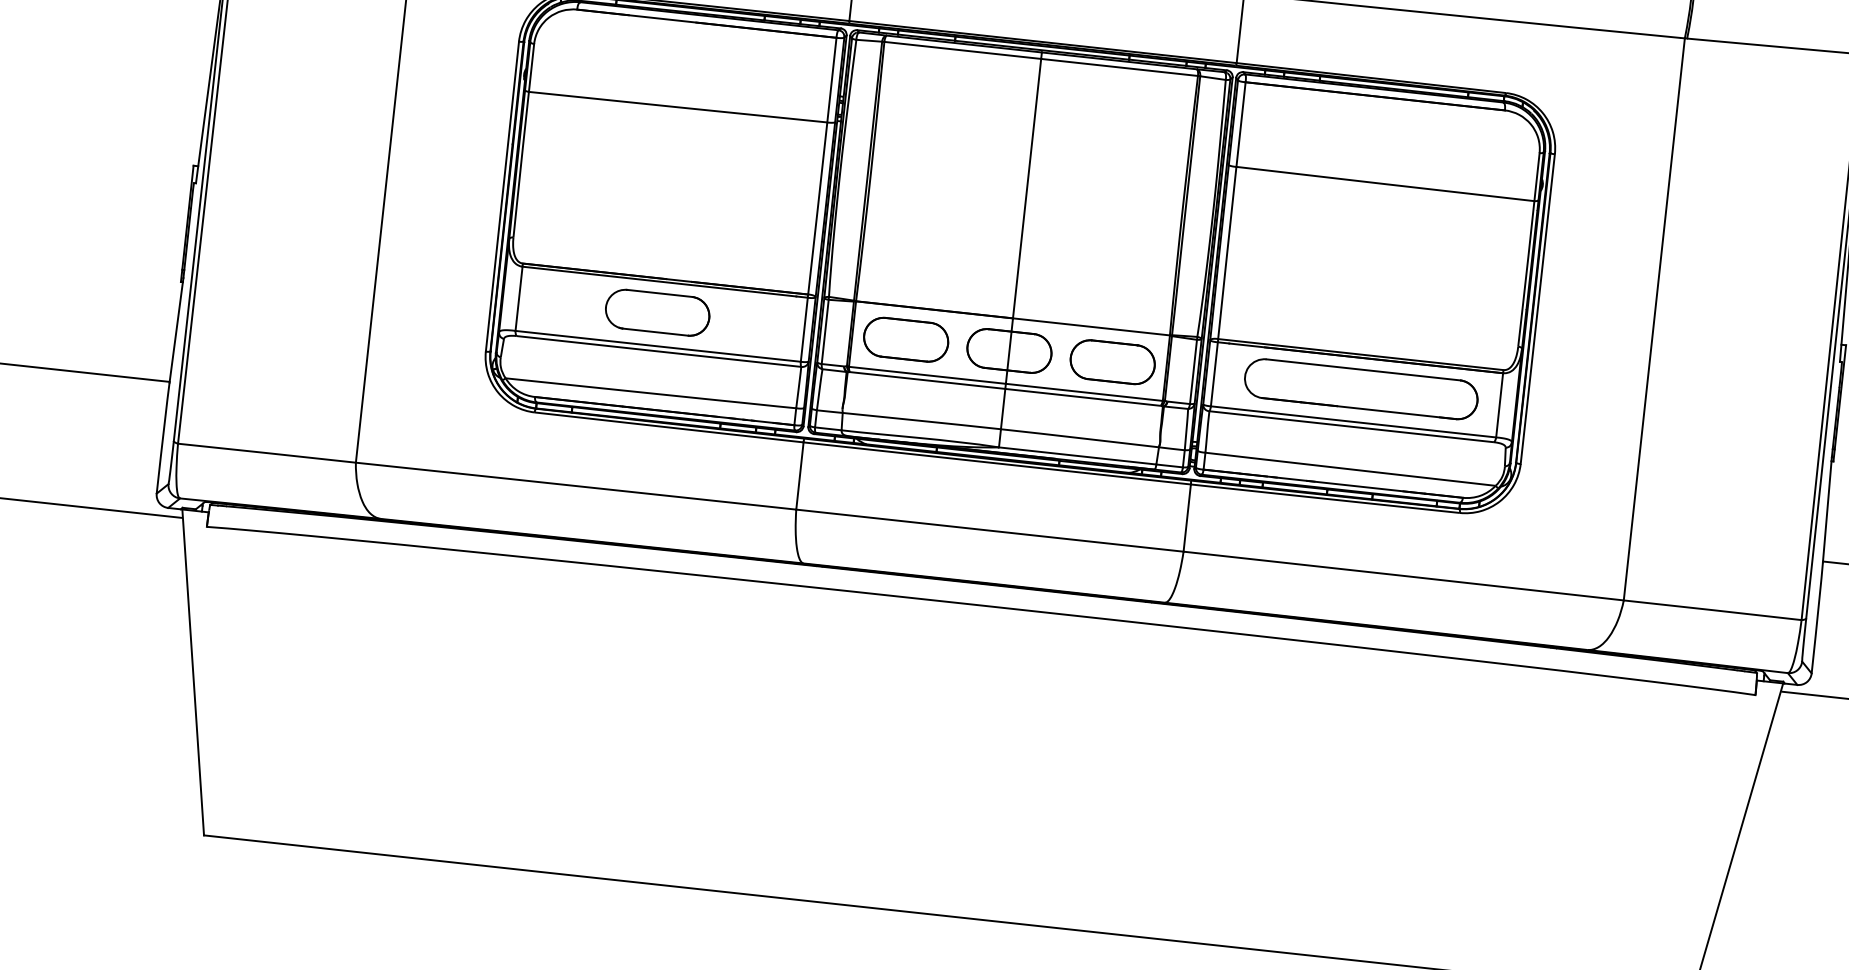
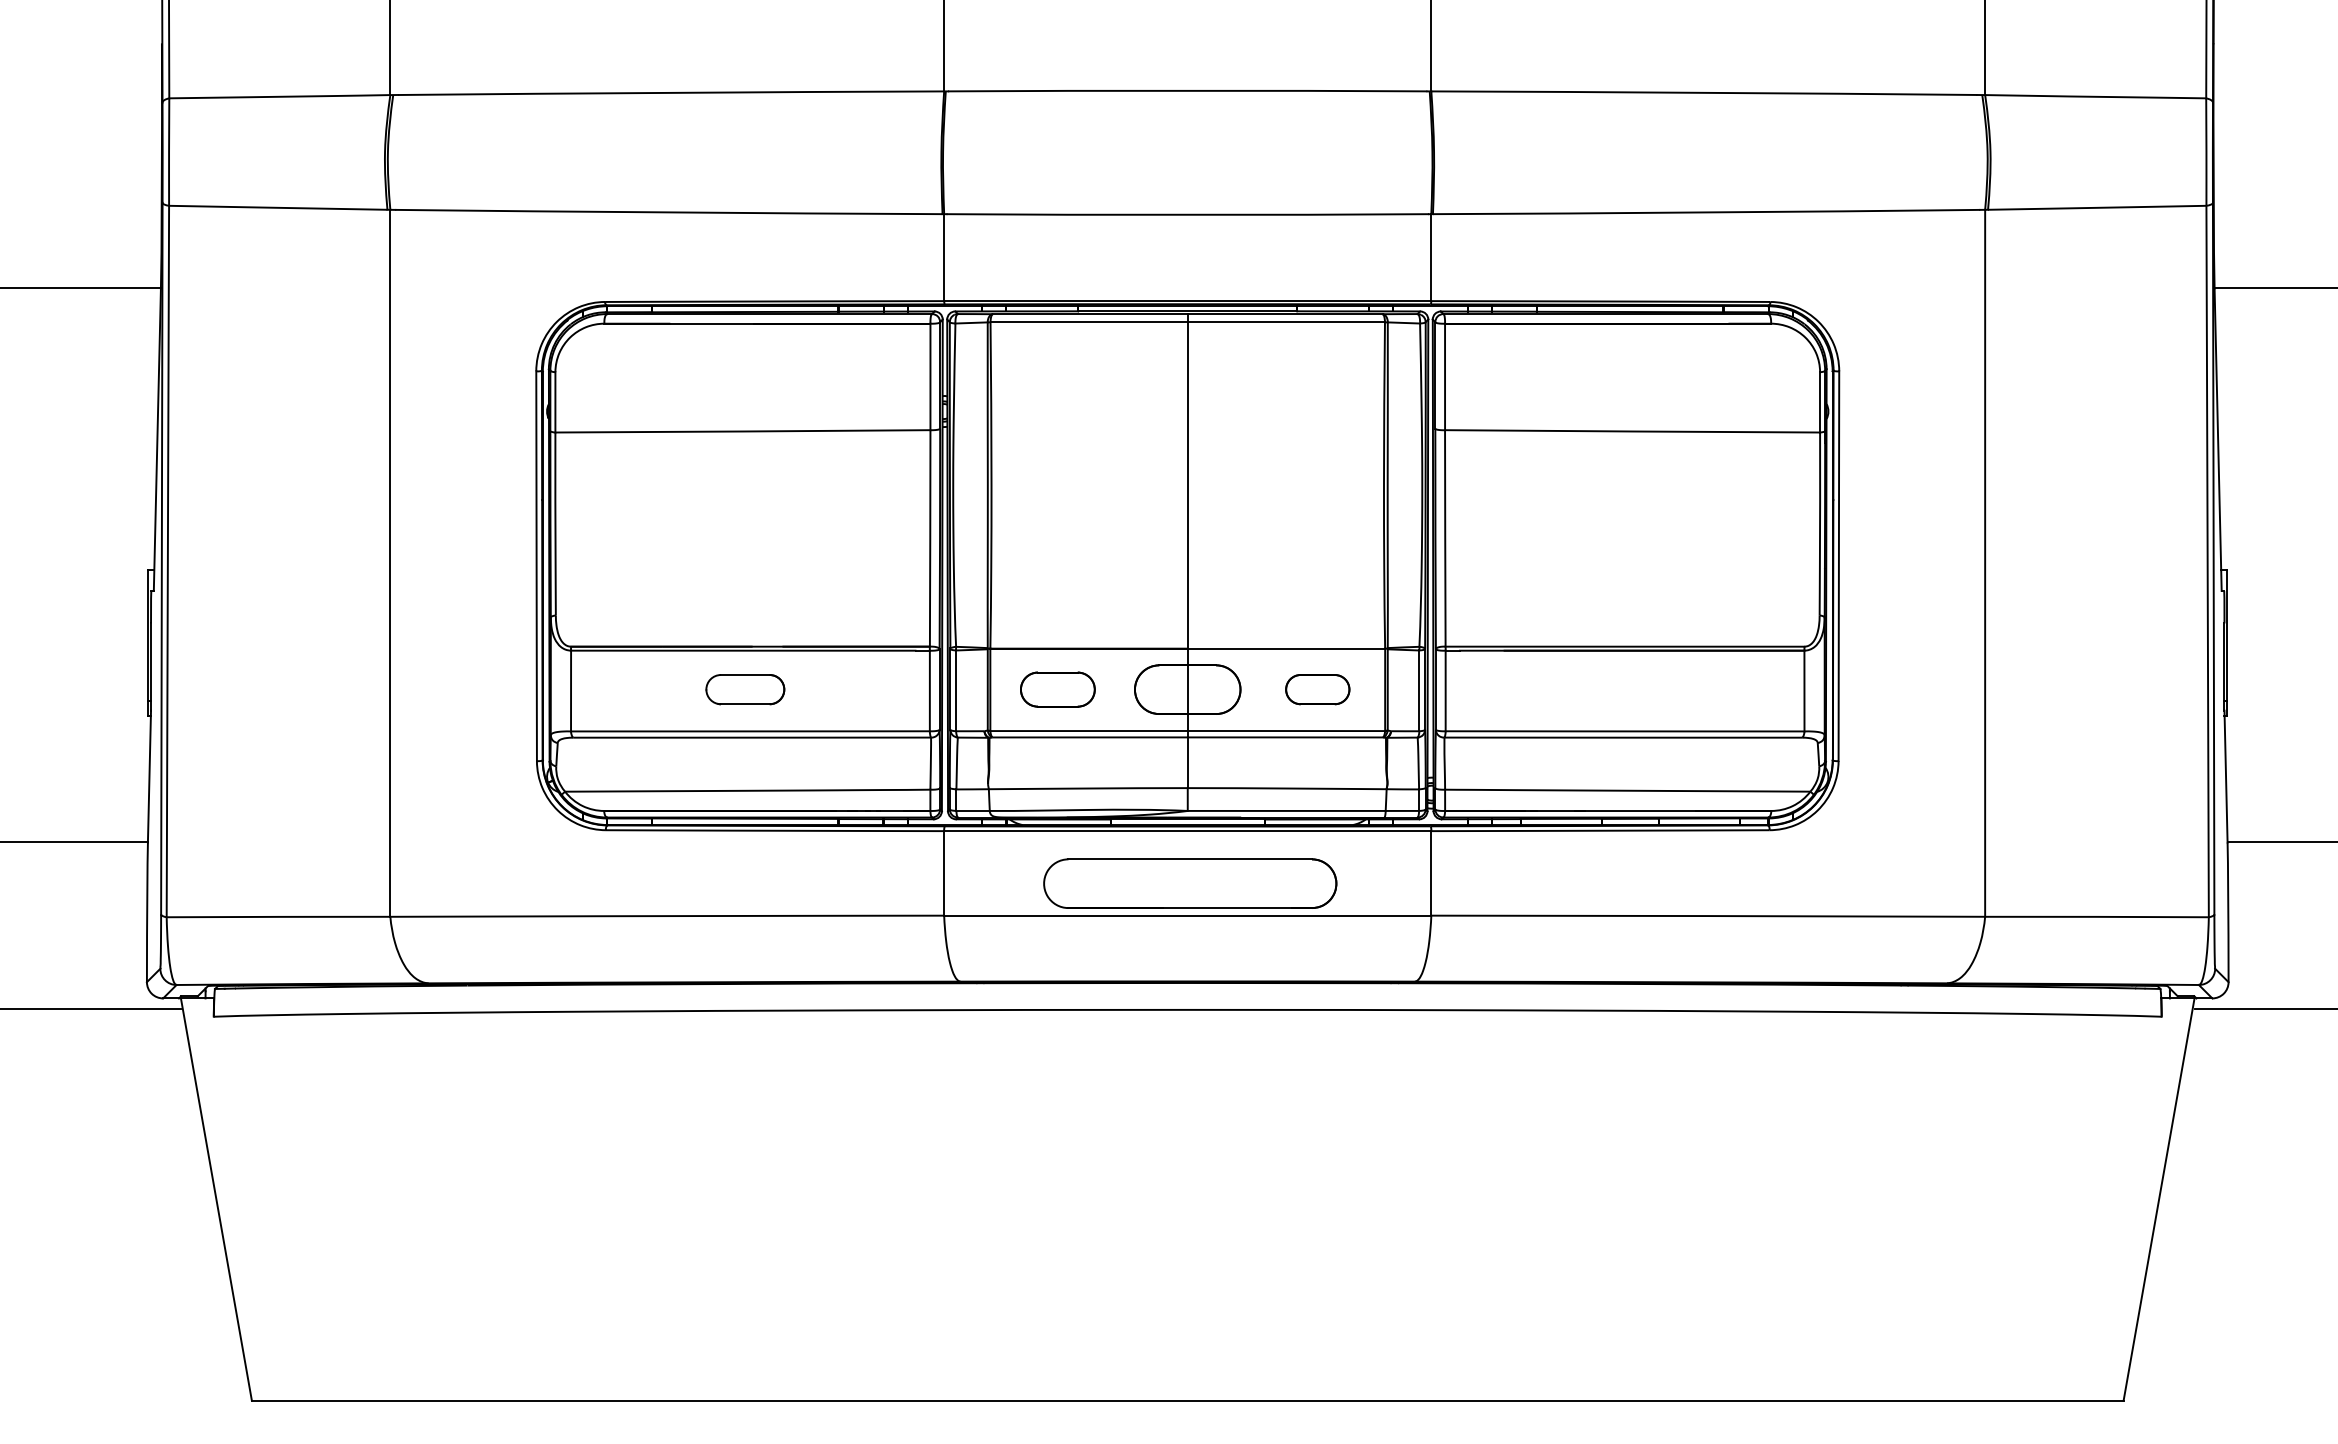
part: (657, 312) -> (745, 689), size x0.6
part: (905, 339) -> (1057, 689), size x0.7
part: (1112, 362) -> (1317, 689), size x0.6
part: (1361, 389) -> (1190, 883), moved

